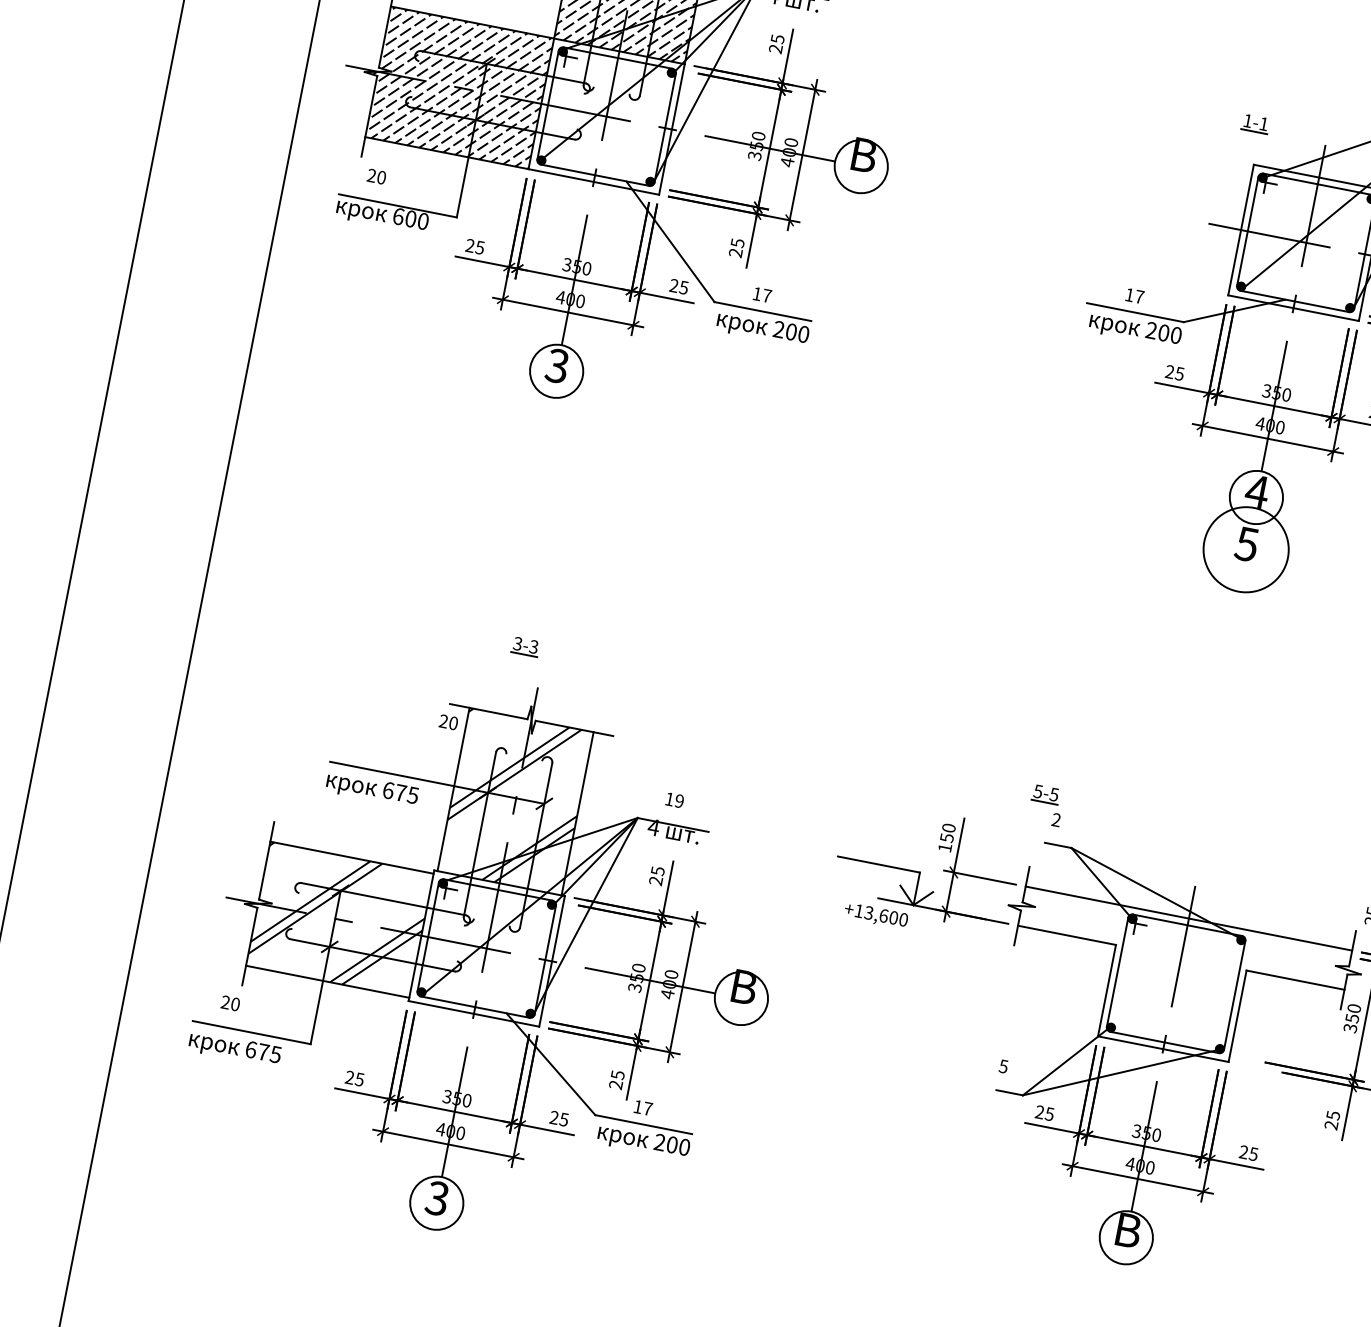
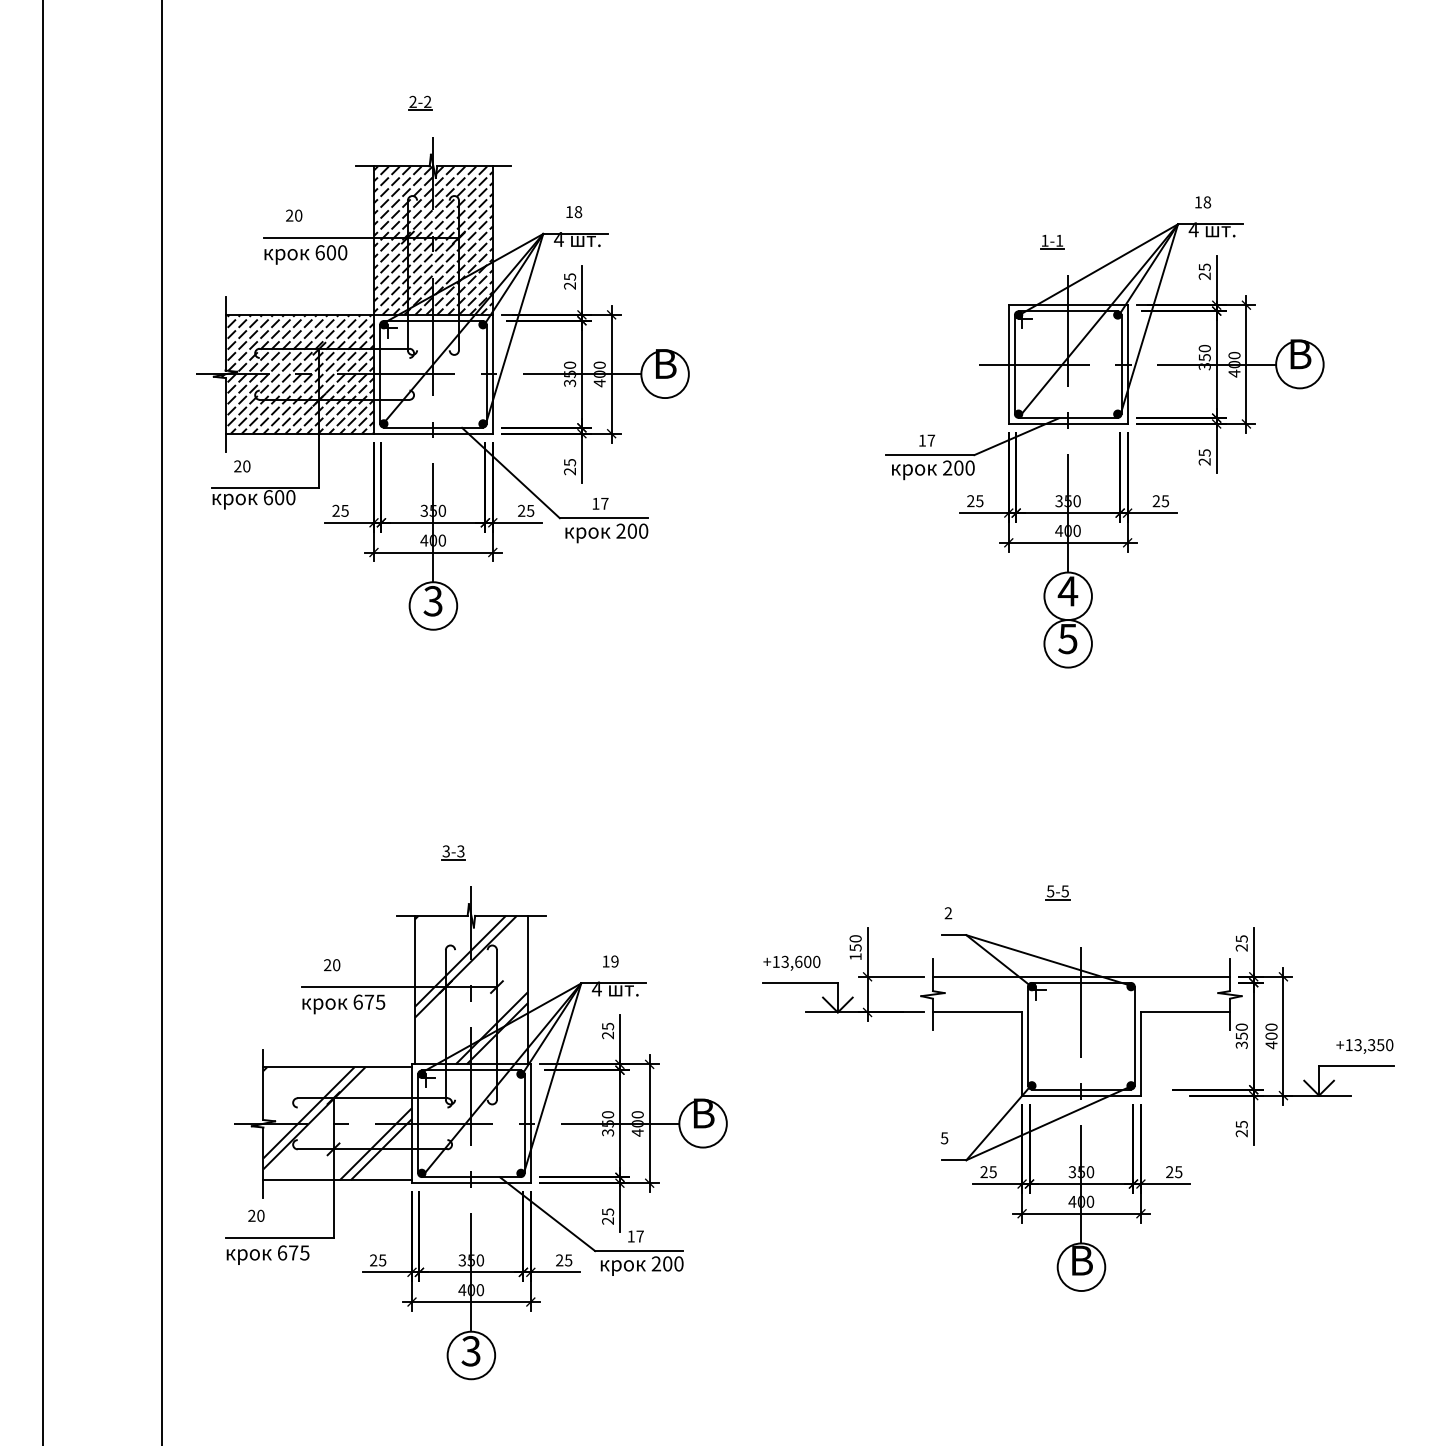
part: (1255, 123) -> (1052, 241), moved
circle: (1245, 549) -> (1067, 643), size x0.62
text: (448, 722) -> (332, 965), moved
part: (1045, 794) -> (1057, 892), moved
text: (875, 915) -> (791, 962), moved

